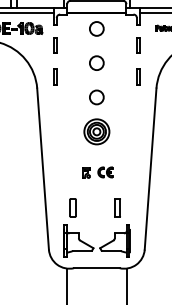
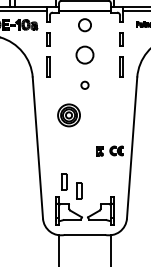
circle: (96, 63) -> (84, 55), size x1.4
part: (55, 76) -> (48, 66), size x1.4
part: (138, 76) -> (121, 66), size x1.4
circle: (96, 97) -> (84, 85), size x0.6
part: (96, 131) -> (68, 115), moved
part: (97, 171) -> (109, 150), moved
part: (117, 207) -> (79, 190), moved

